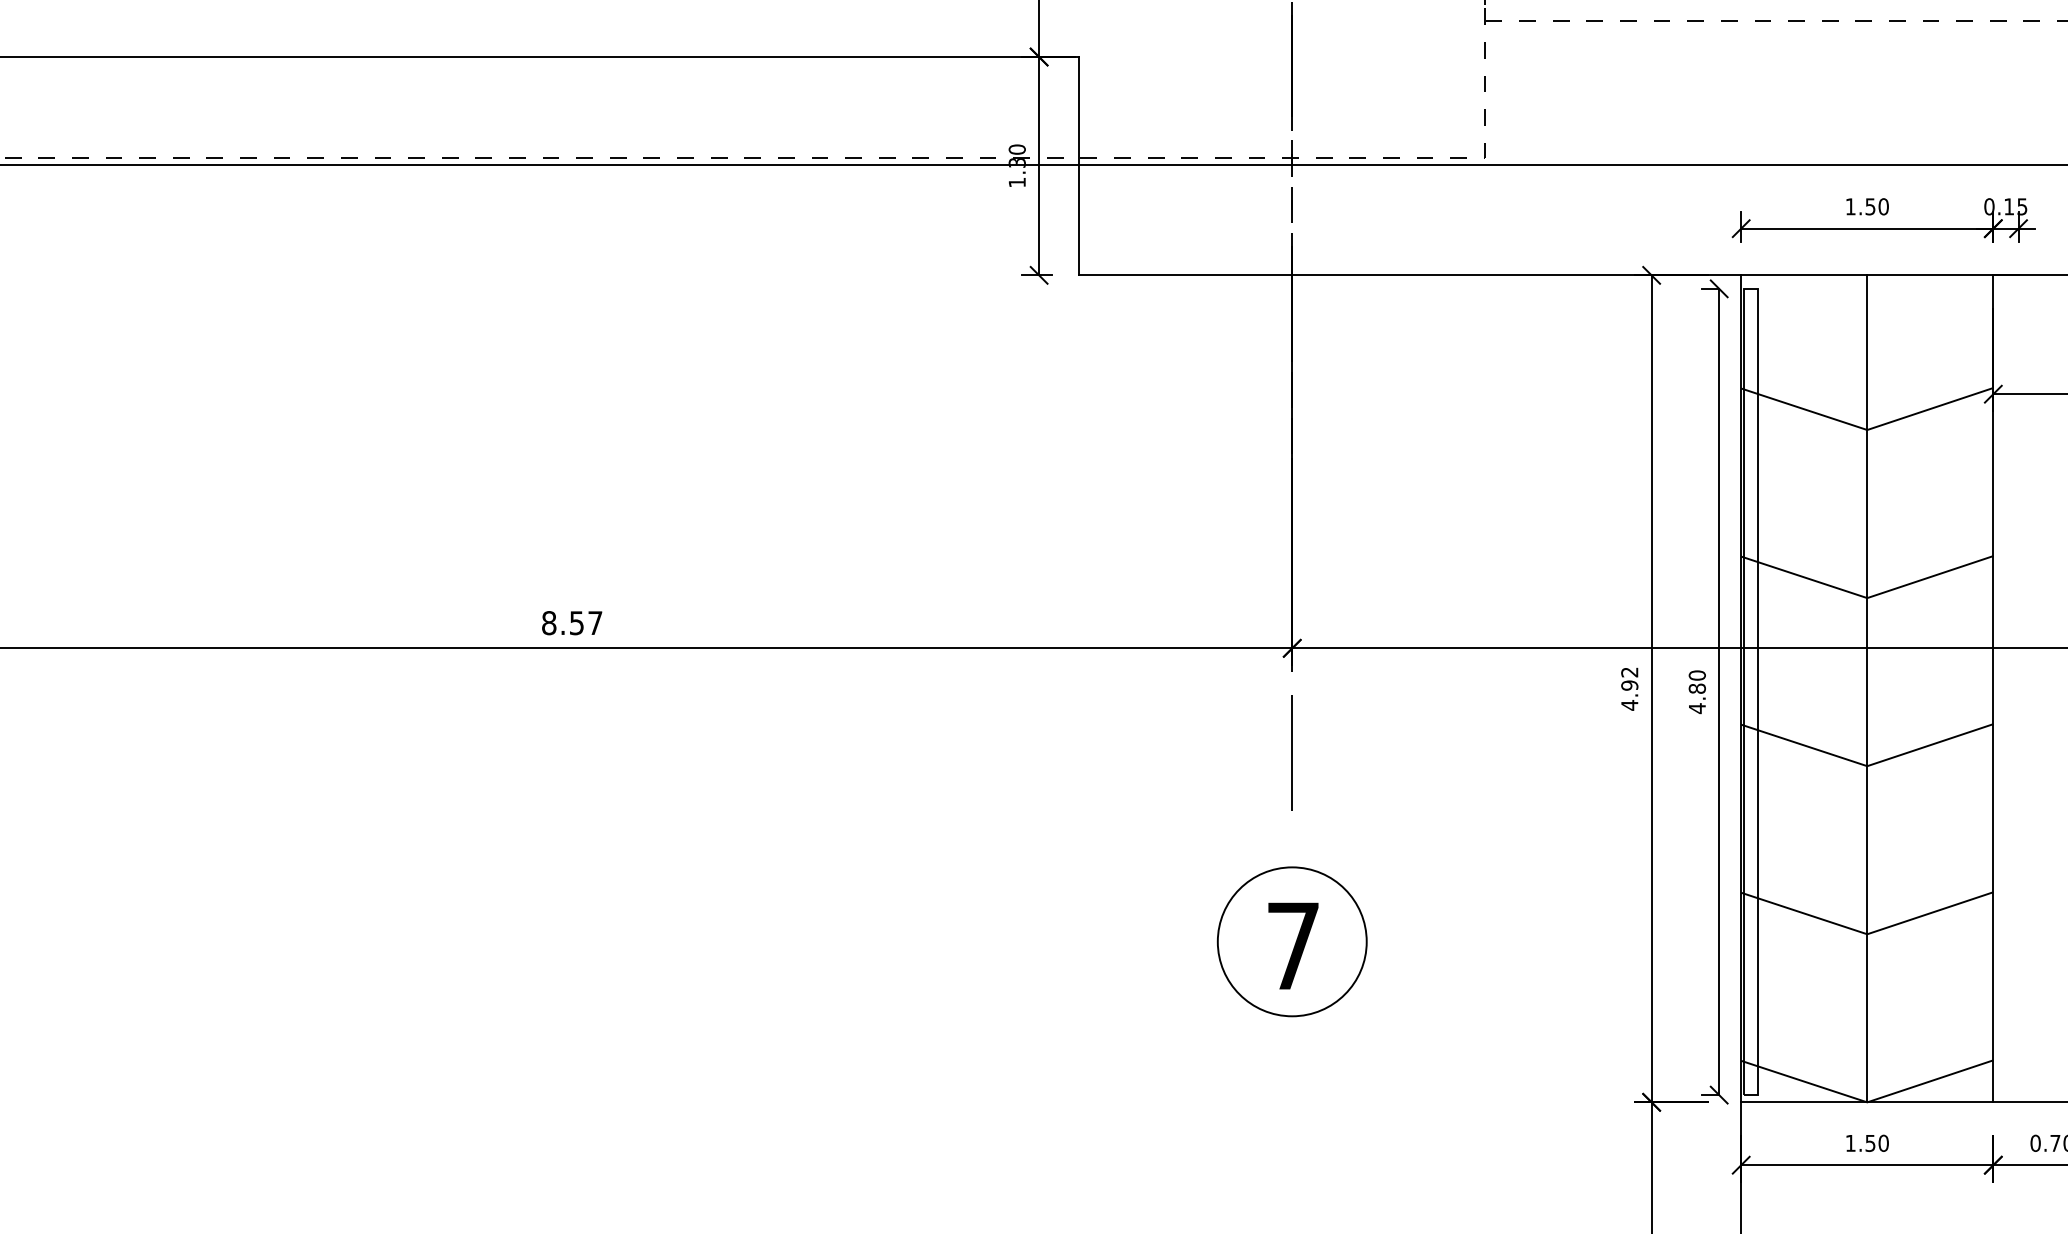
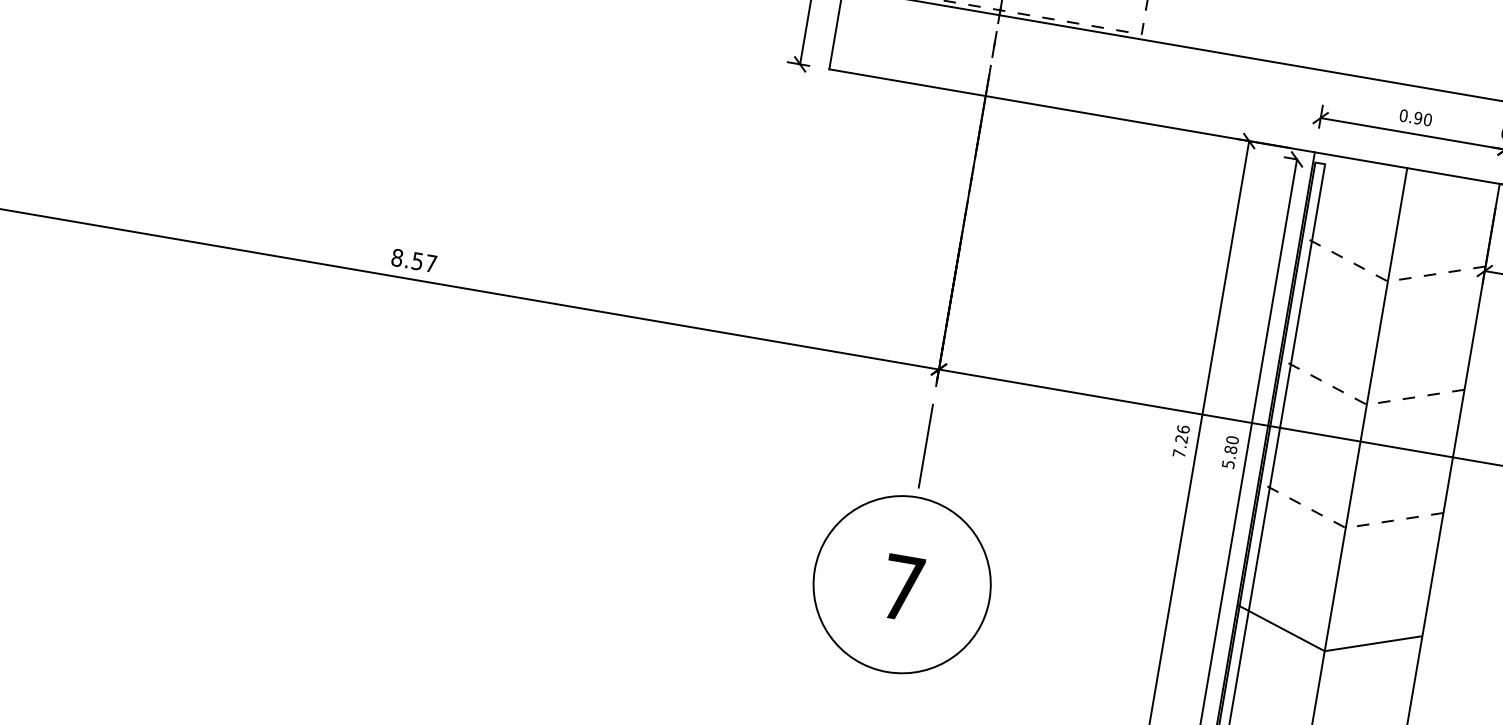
text: (1860, 206) -> (1410, 116), 1.50 -> 0.90
line: (1867, 430) -> (1388, 281), solid -> dashed
line: (1867, 598) -> (1366, 405), solid -> dashed
text: (1629, 688) -> (1181, 441), 4.92 -> 7.26
text: (1697, 708) -> (1228, 464), 4.80 -> 5.80
line: (1867, 766) -> (1345, 528), solid -> dashed
circle: (1291, 941) -> (901, 584), size x1.6

